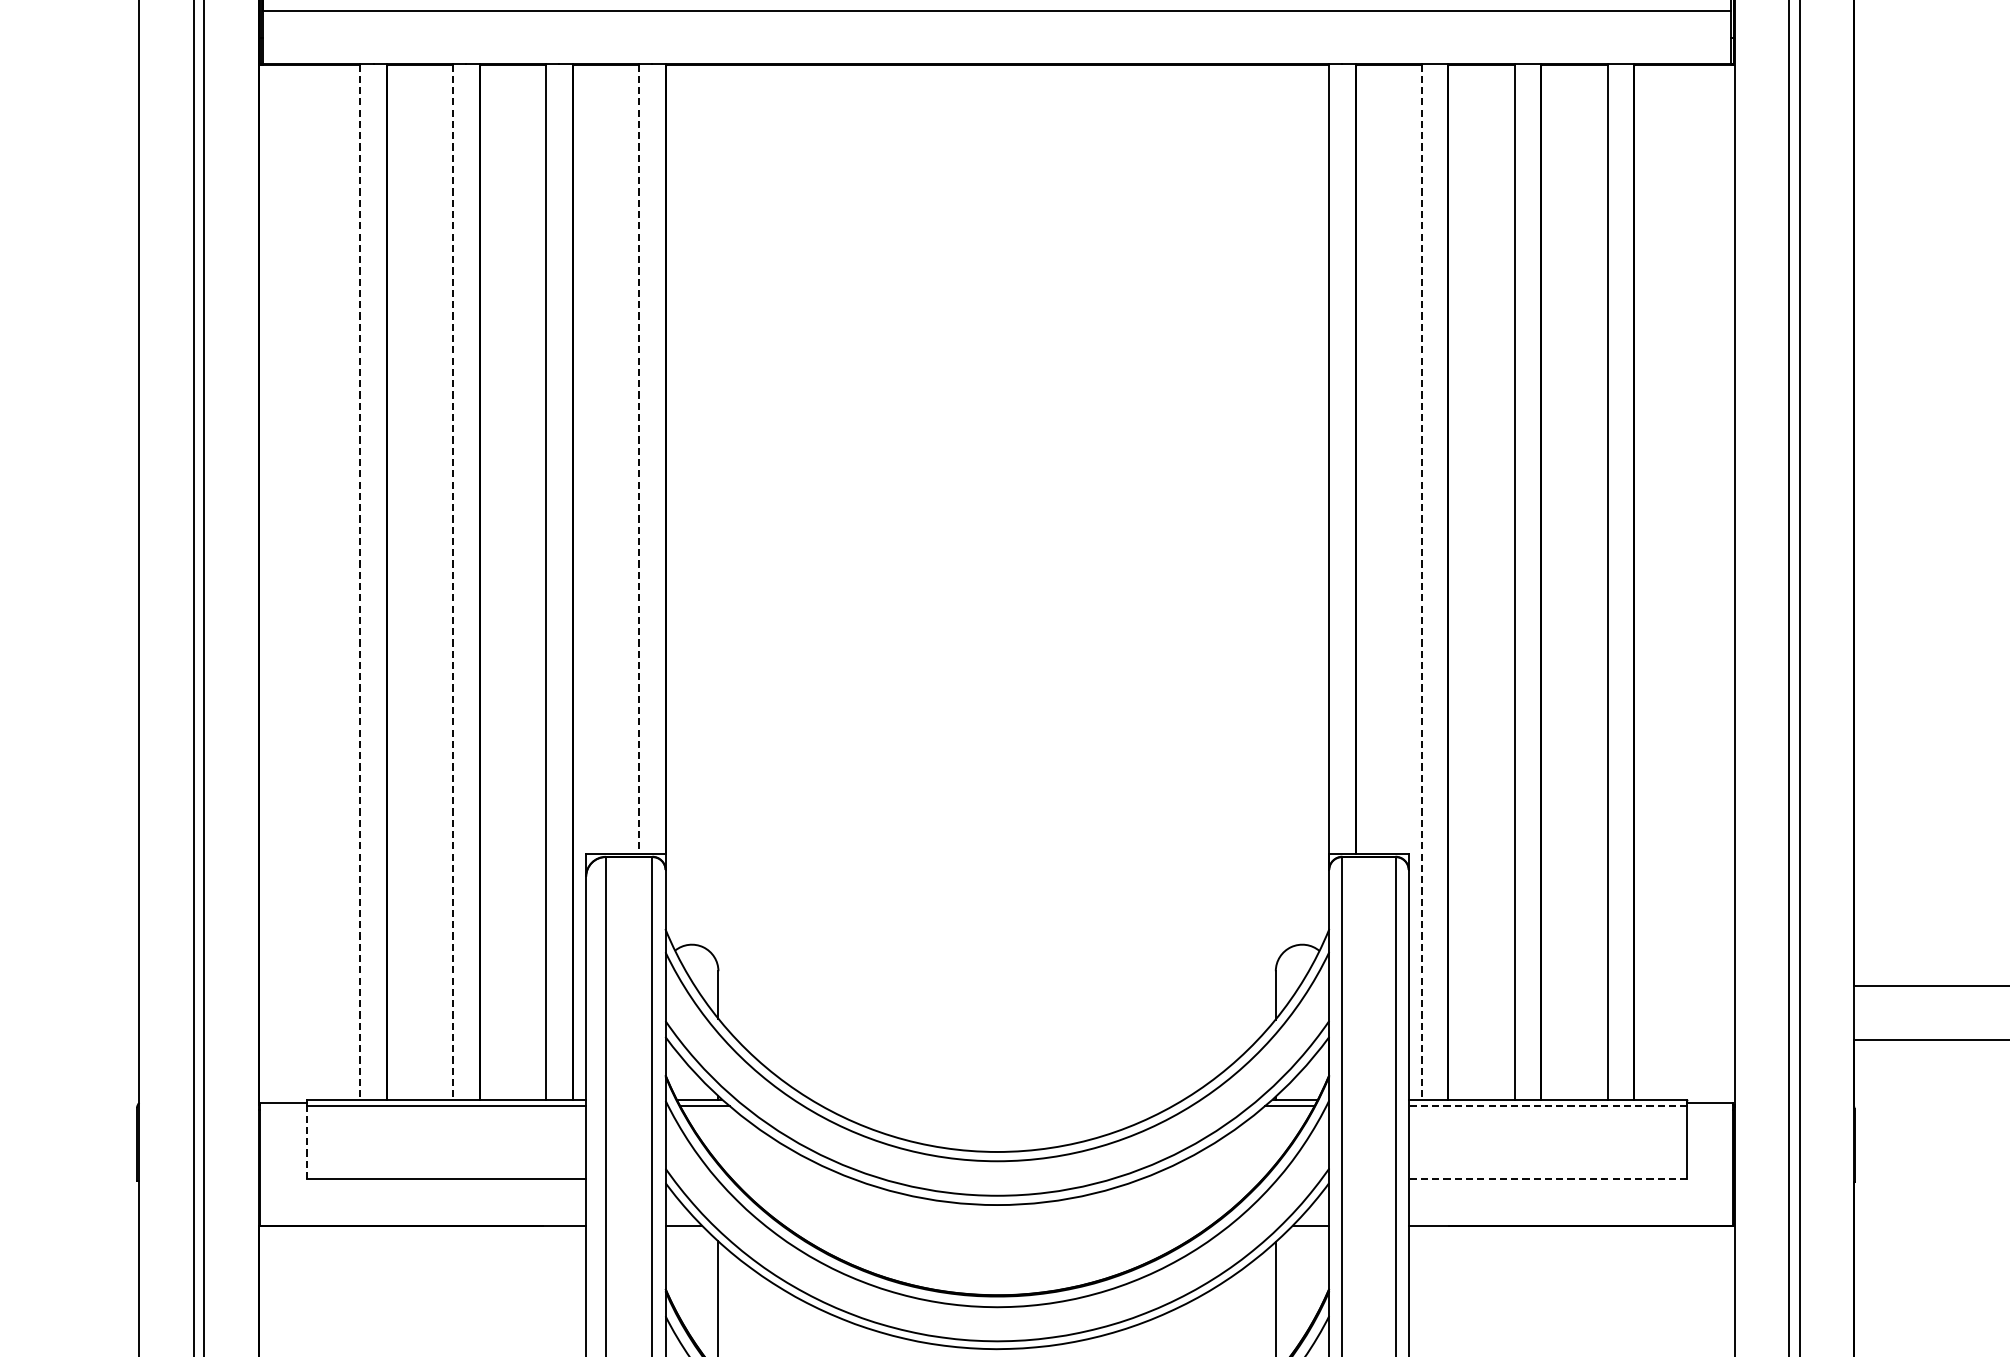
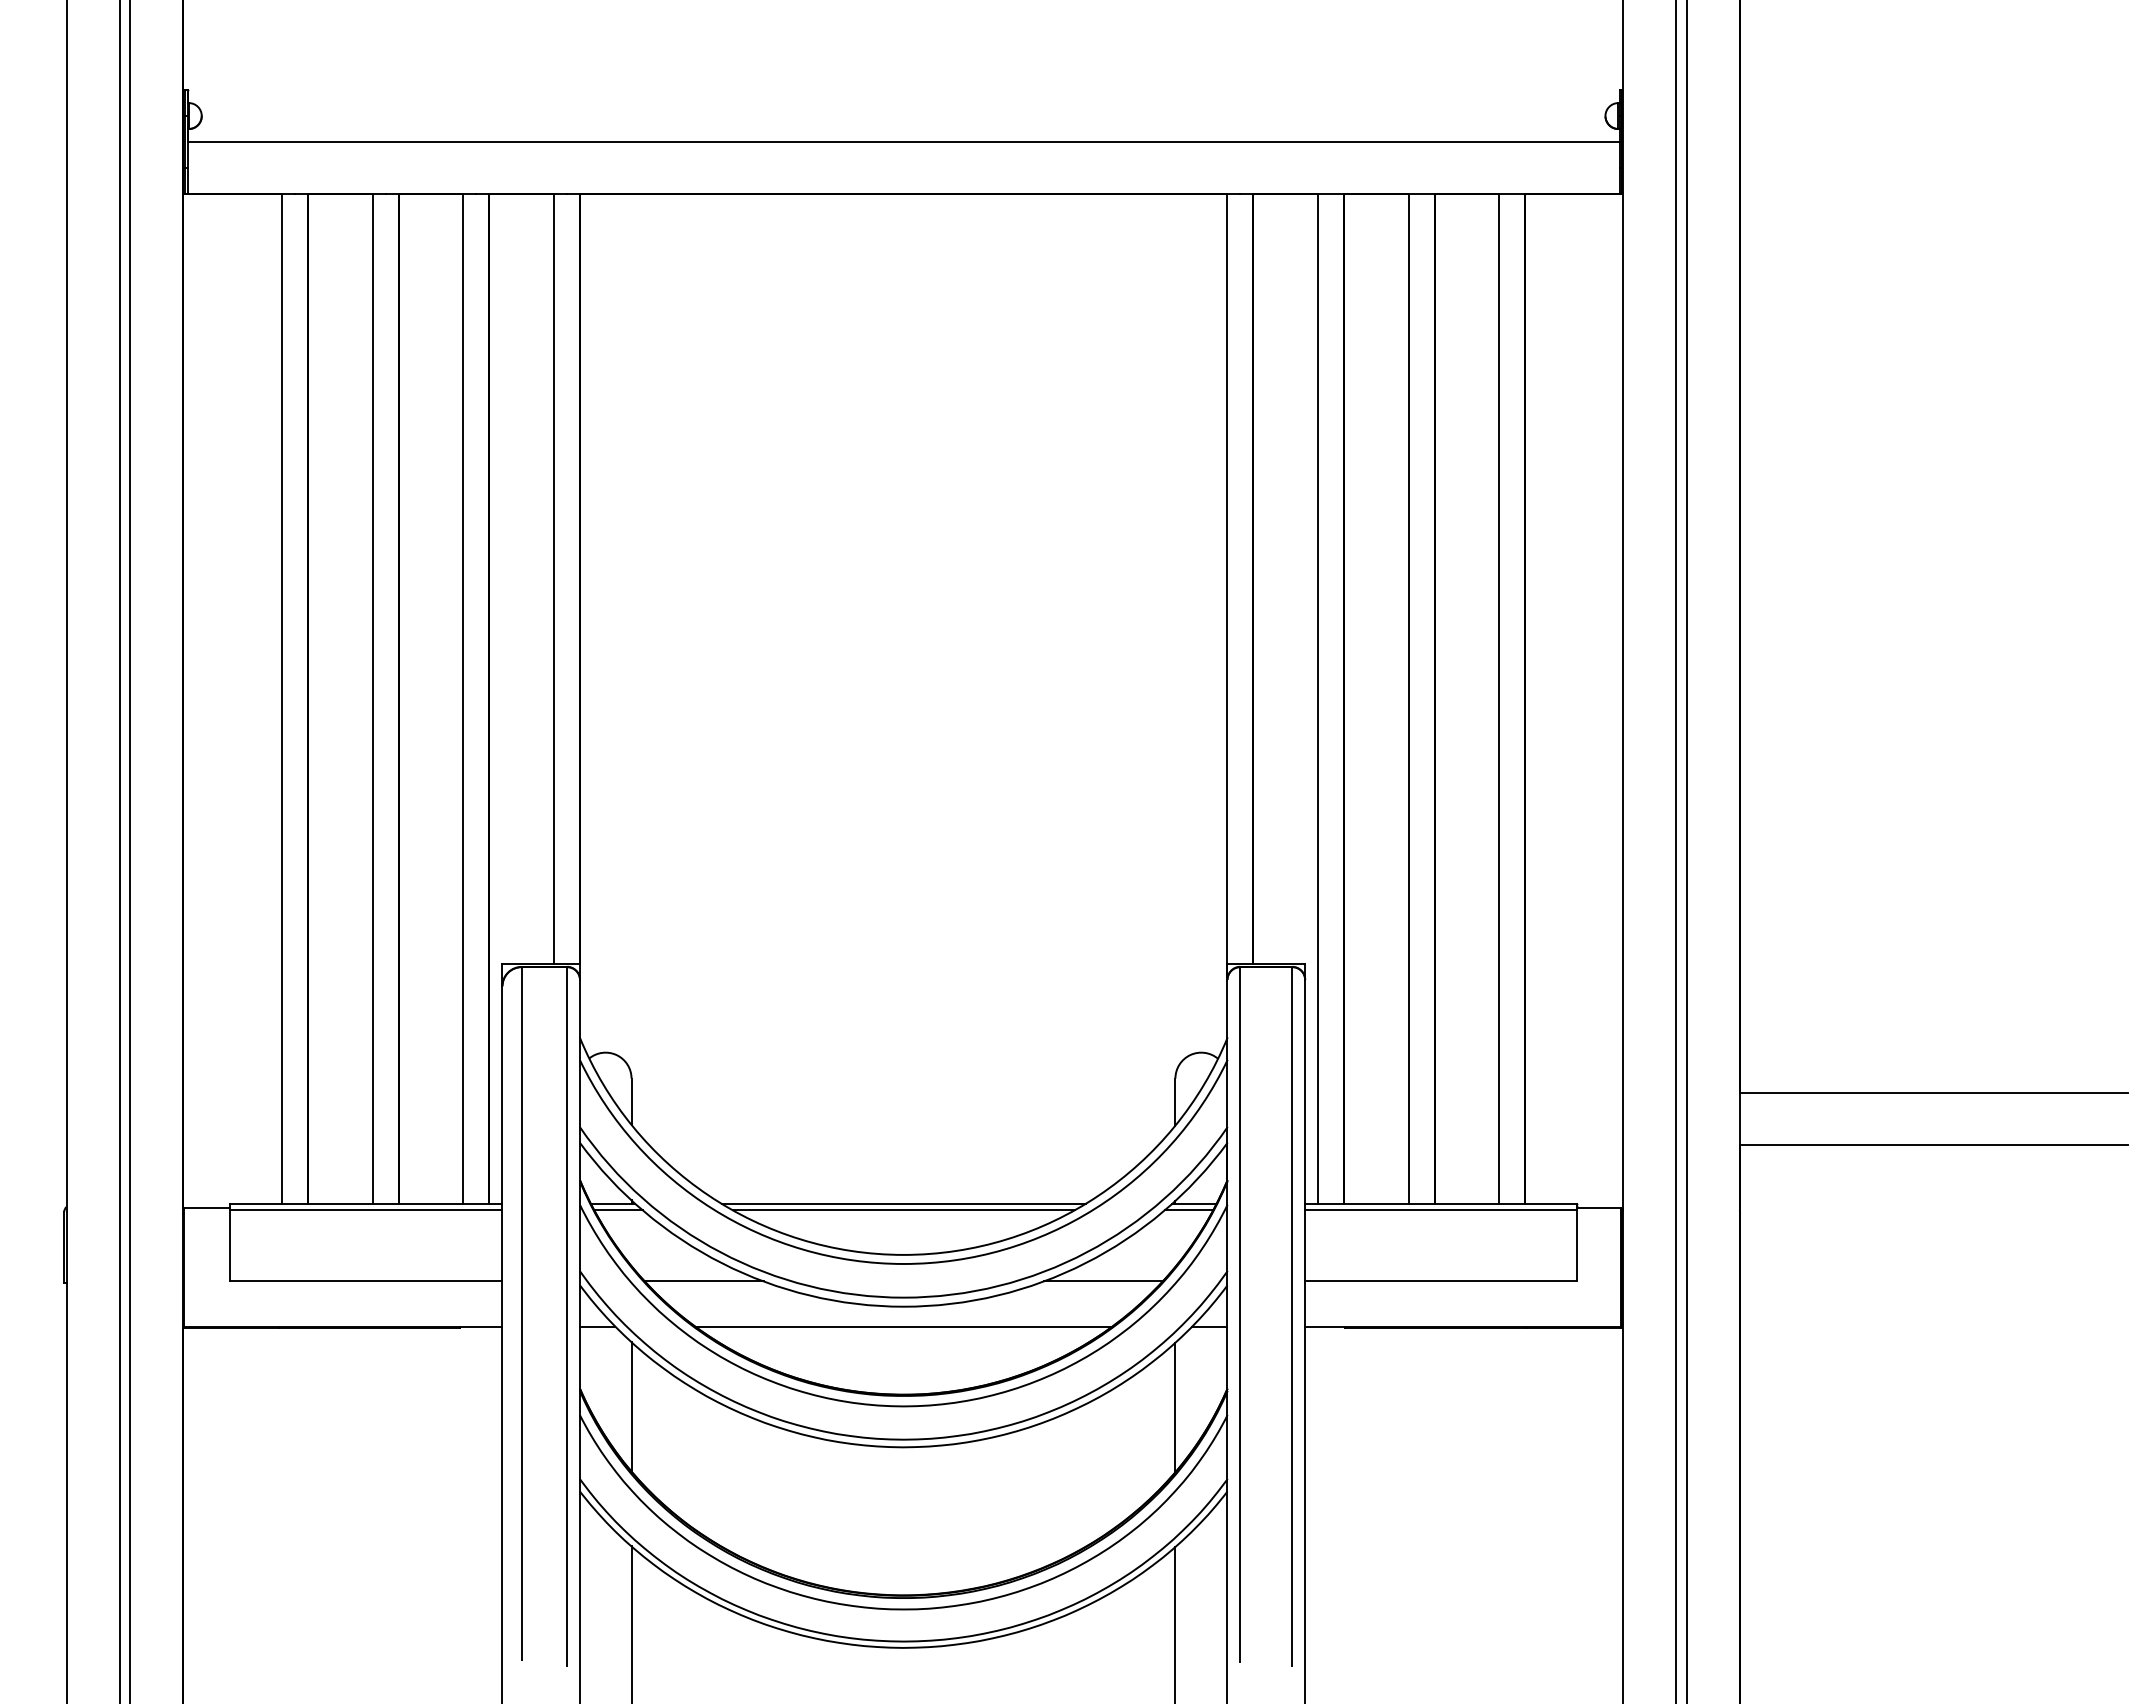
line: (638, 458) -> (553, 578), dashed -> solid
line: (360, 582) -> (282, 699), dashed -> solid
line: (452, 582) -> (372, 699), dashed -> solid
line: (1422, 582) -> (1318, 699), dashed -> solid
line: (997, 1099) -> (903, 1203), added
line: (997, 1106) -> (903, 1210), added
line: (1548, 1106) -> (1441, 1210), dashed -> solid
line: (307, 1142) -> (230, 1245), dashed -> solid
line: (792, 1179) -> (703, 1281), added
line: (1201, 1179) -> (1102, 1281), added
line: (1548, 1179) -> (1441, 1281), dashed -> solid
line: (997, 1225) -> (903, 1326), added

